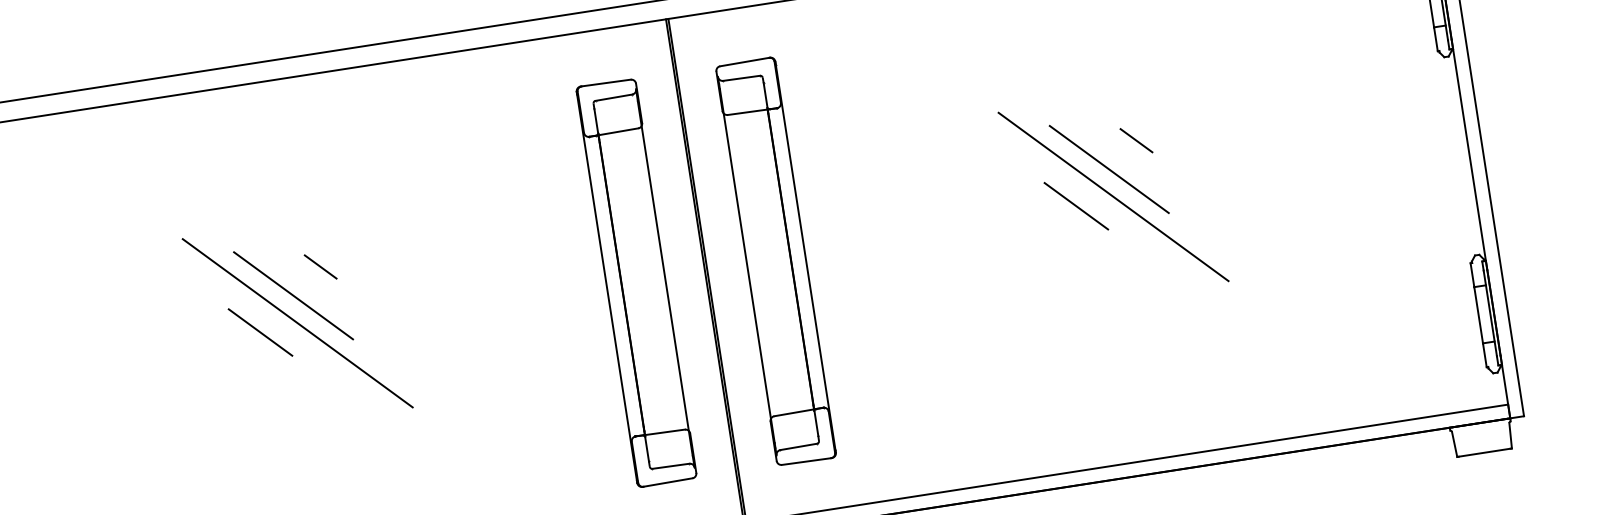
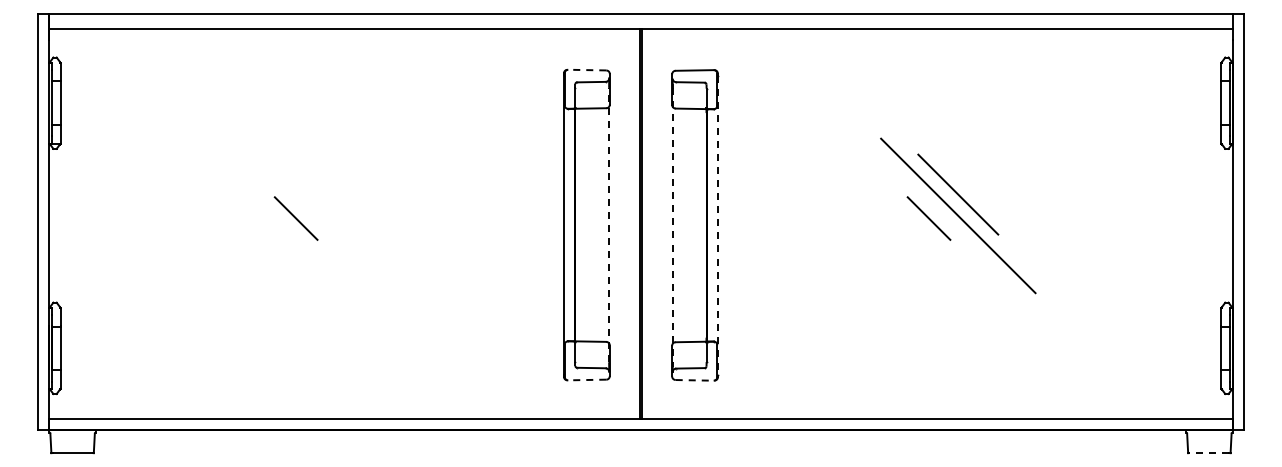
line: (606, 83) -> (587, 70), solid -> dashed
line: (1135, 140) -> (981, 175), removed
line: (805, 257) -> (717, 225), solid -> dashed
line: (320, 266) -> (349, 175), removed
line: (747, 266) -> (672, 225), solid -> dashed
line: (665, 277) -> (609, 224), solid -> dashed
line: (293, 295) -> (325, 194), removed
line: (297, 322) -> (325, 215), removed
line: (1483, 453) -> (1208, 453), solid -> dashed
line: (806, 461) -> (694, 380), solid -> dashed
line: (668, 483) -> (587, 380), solid -> dashed

